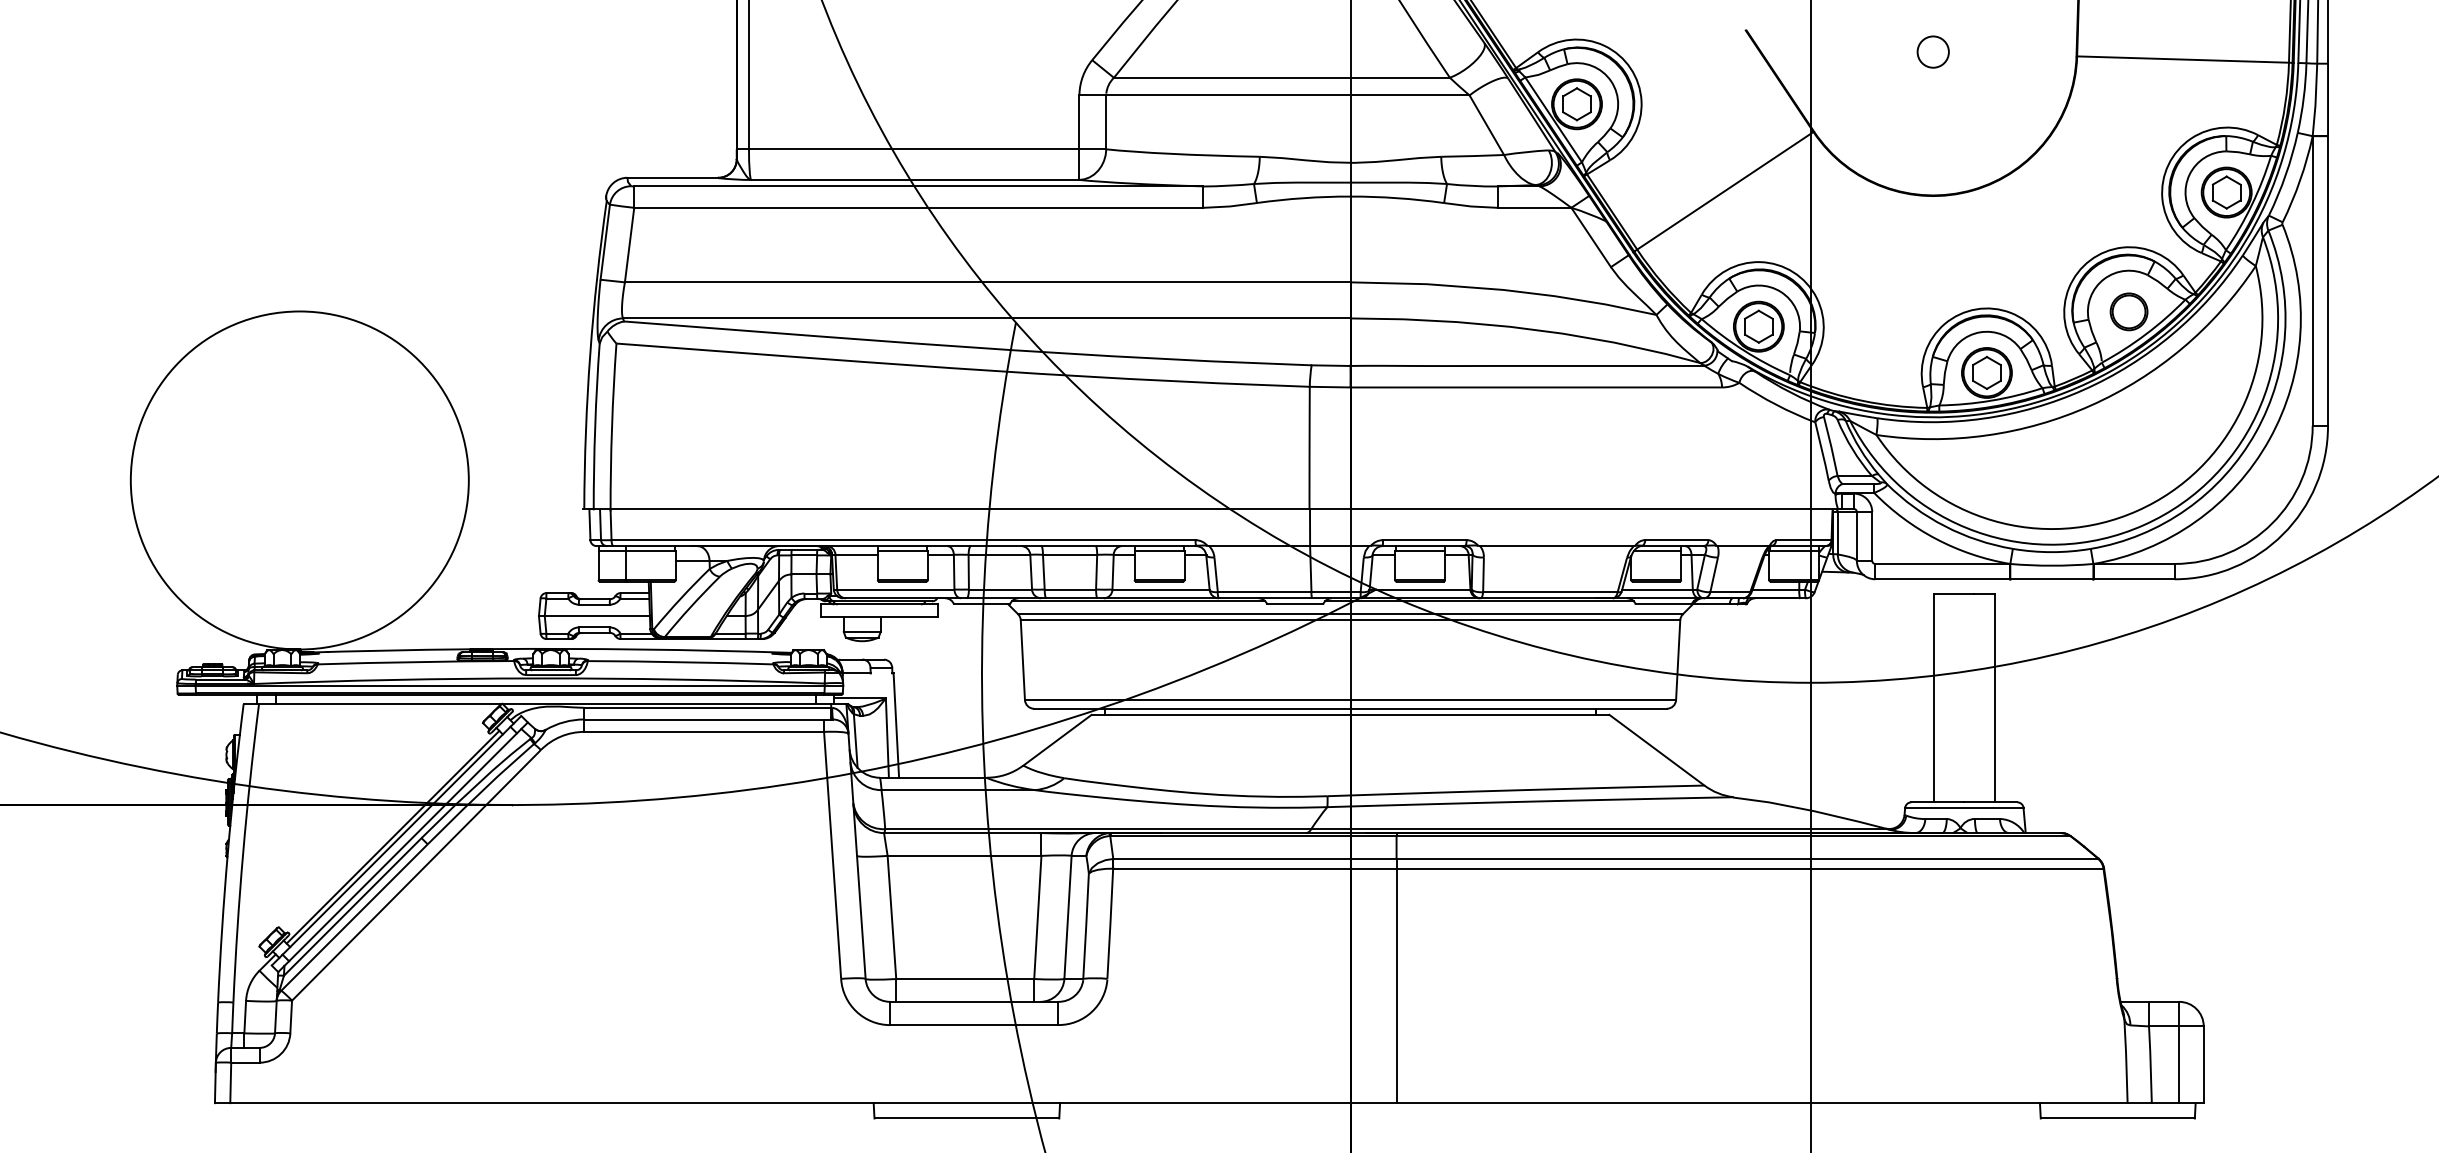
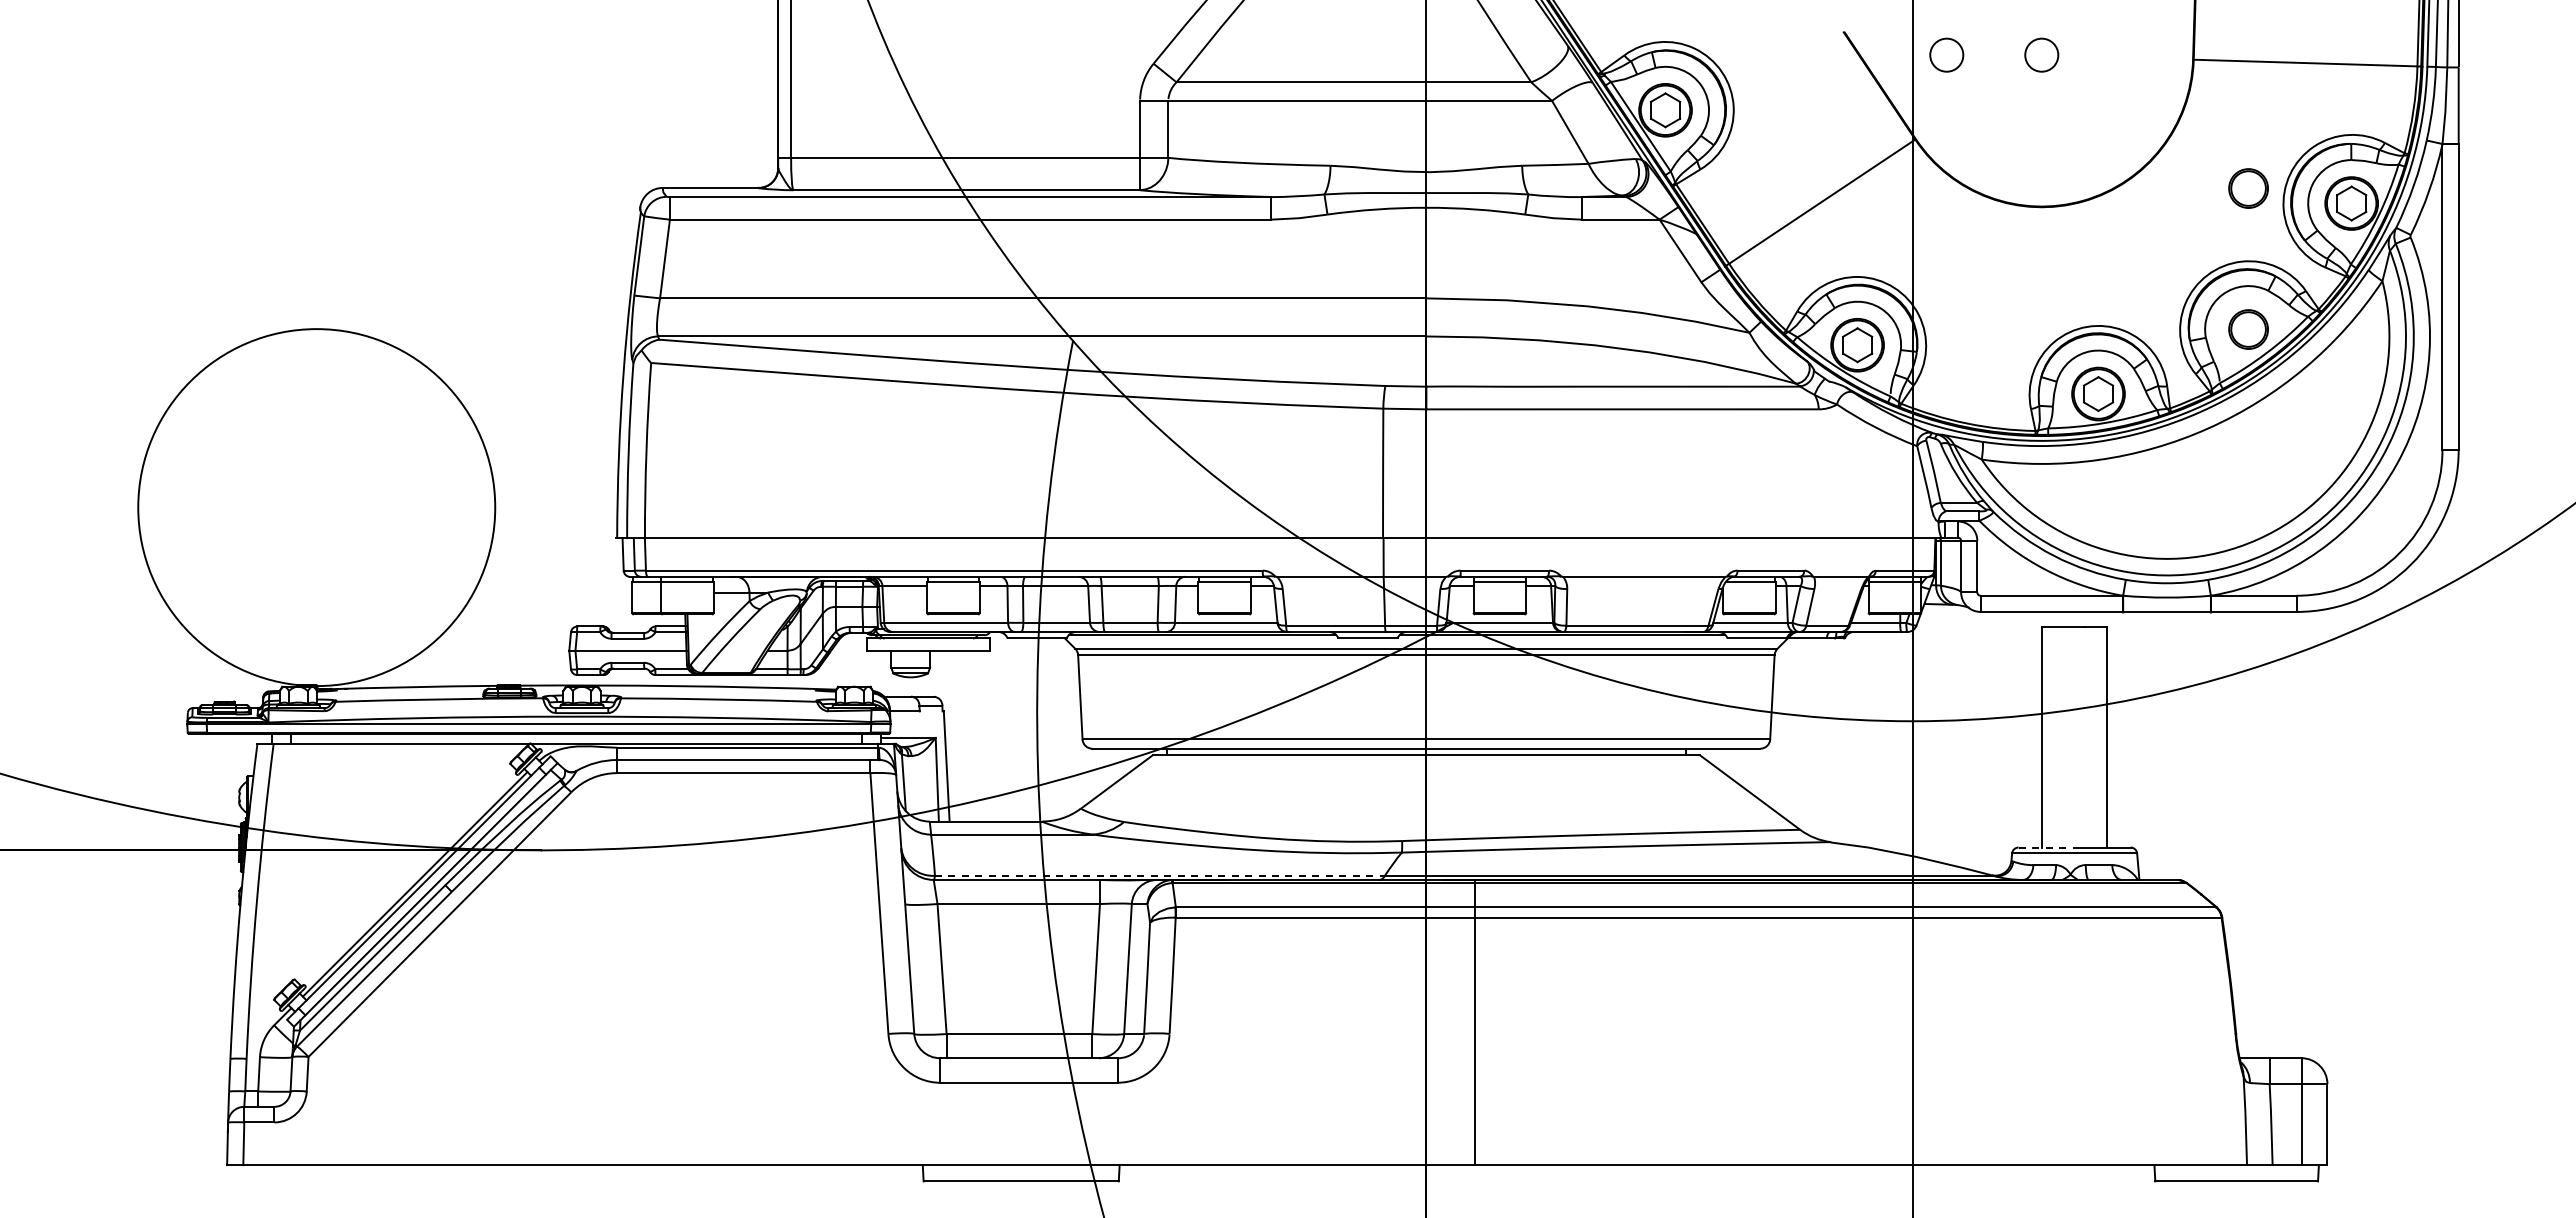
circle: (1843, 51) -> (1946, 54), added
part: (2128, 178) -> (2248, 188), added
line: (1938, 802) -> (2047, 847), solid -> dashed
line: (1097, 828) -> (1159, 875), solid -> dashed

